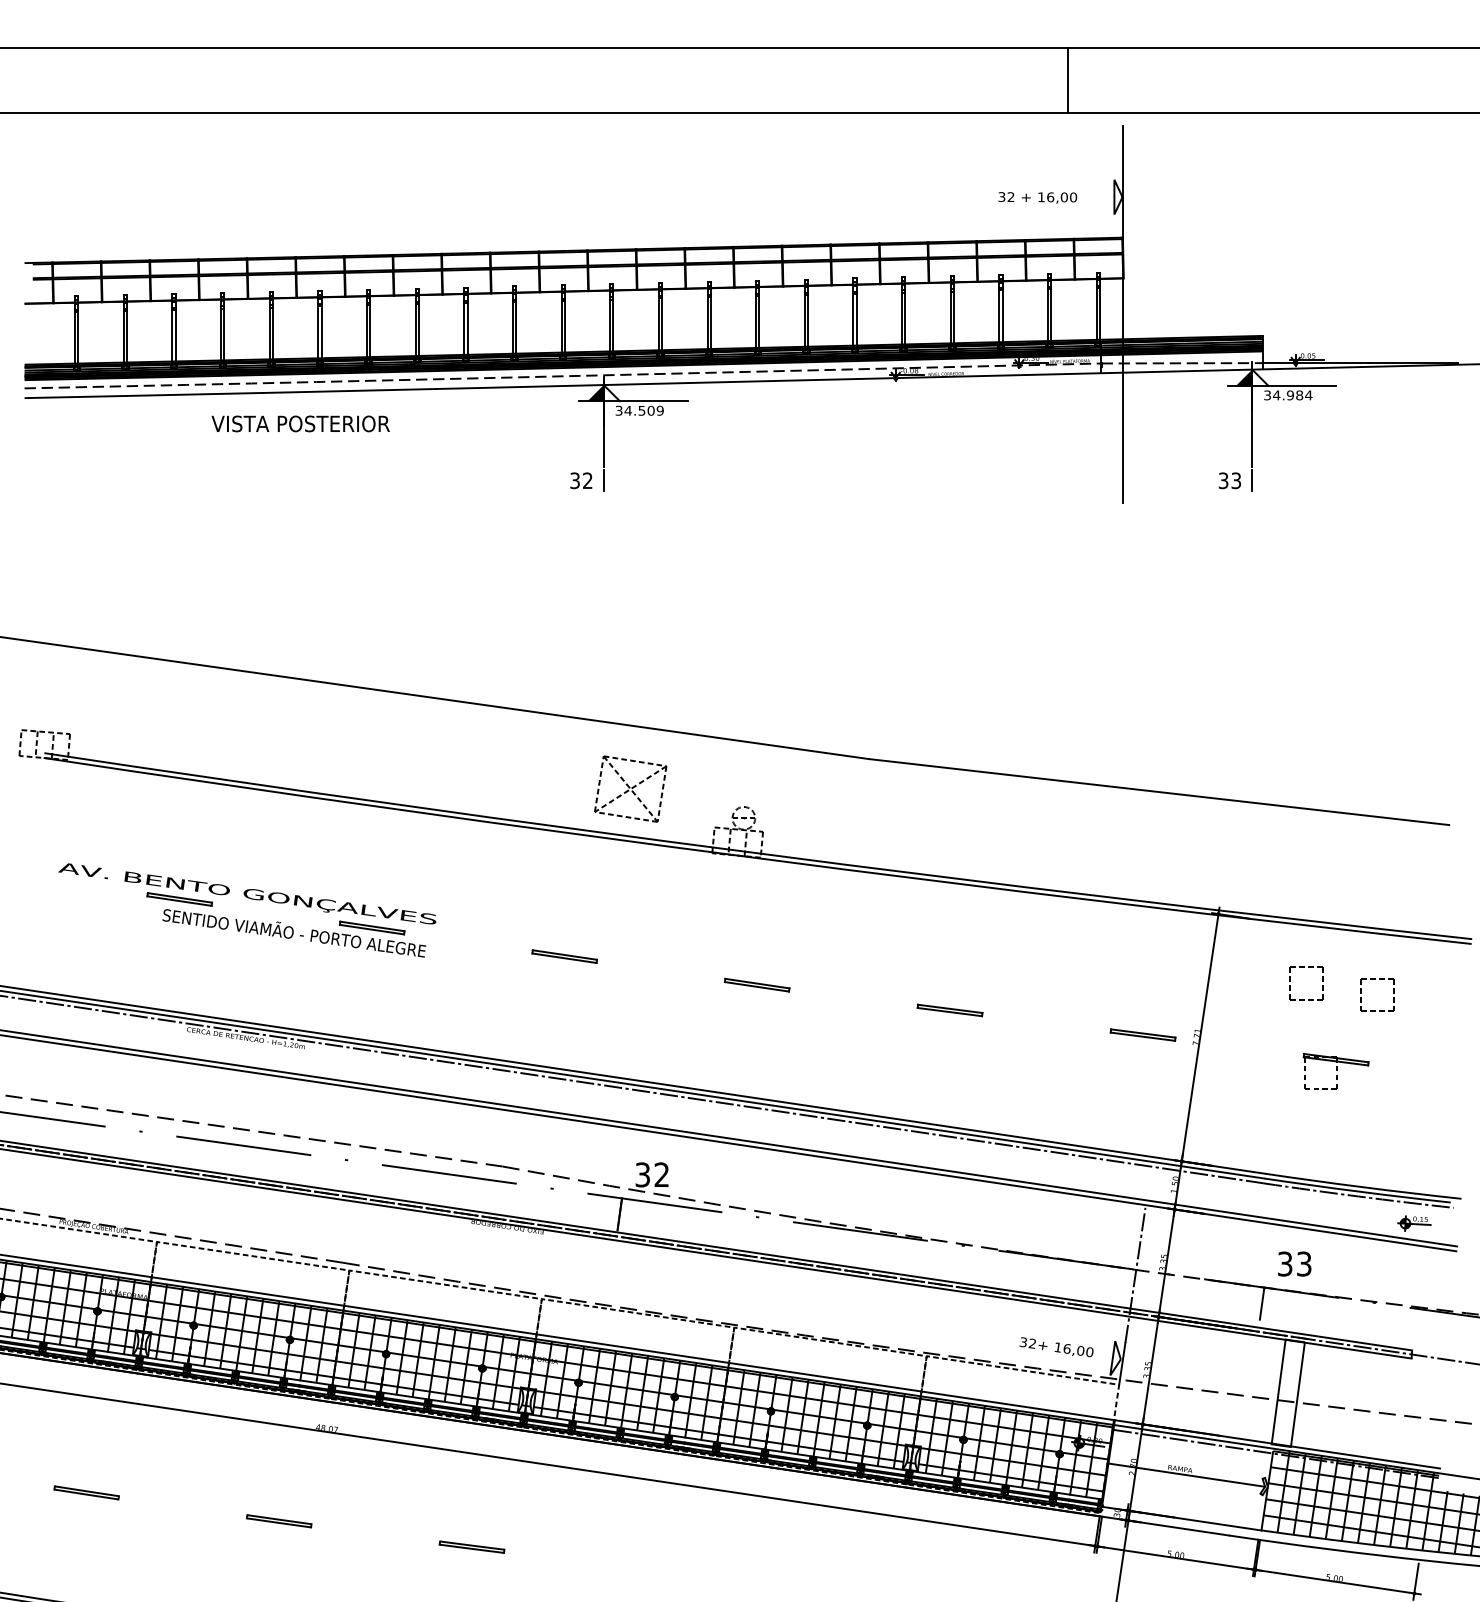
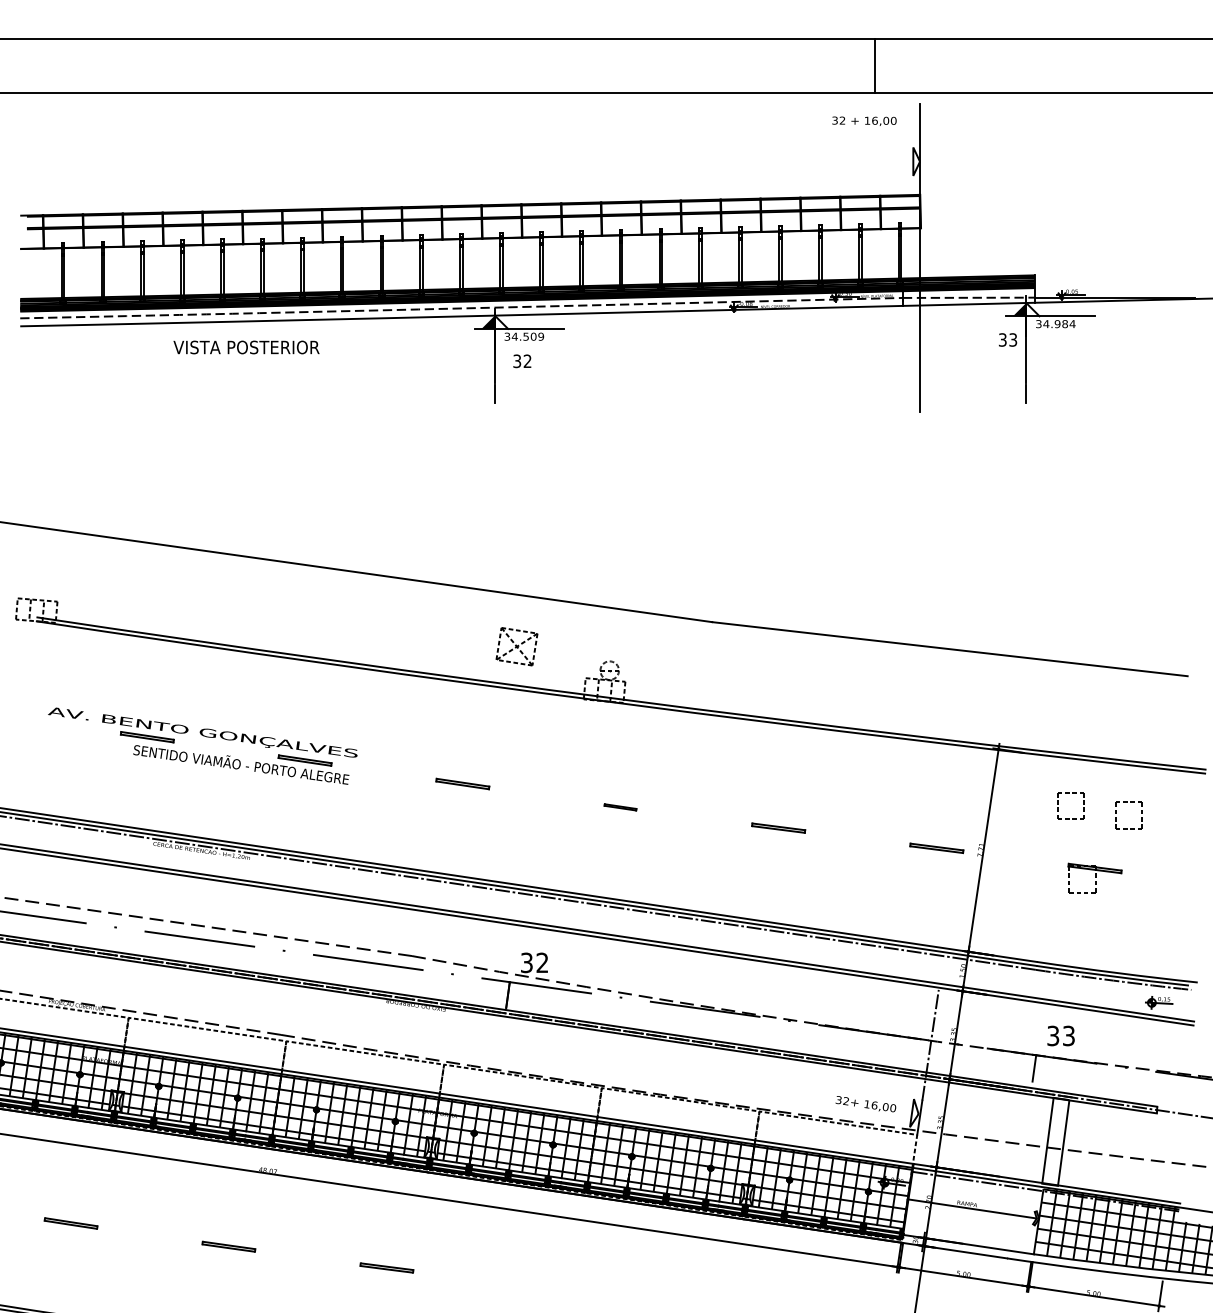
text: (1037, 197) -> (864, 120), moved
text: (581, 480) -> (522, 361), moved
text: (1229, 480) -> (1007, 339), moved
part: (630, 788) -> (516, 646), size x0.7
part: (756, 984) -> (620, 806), size x0.6

